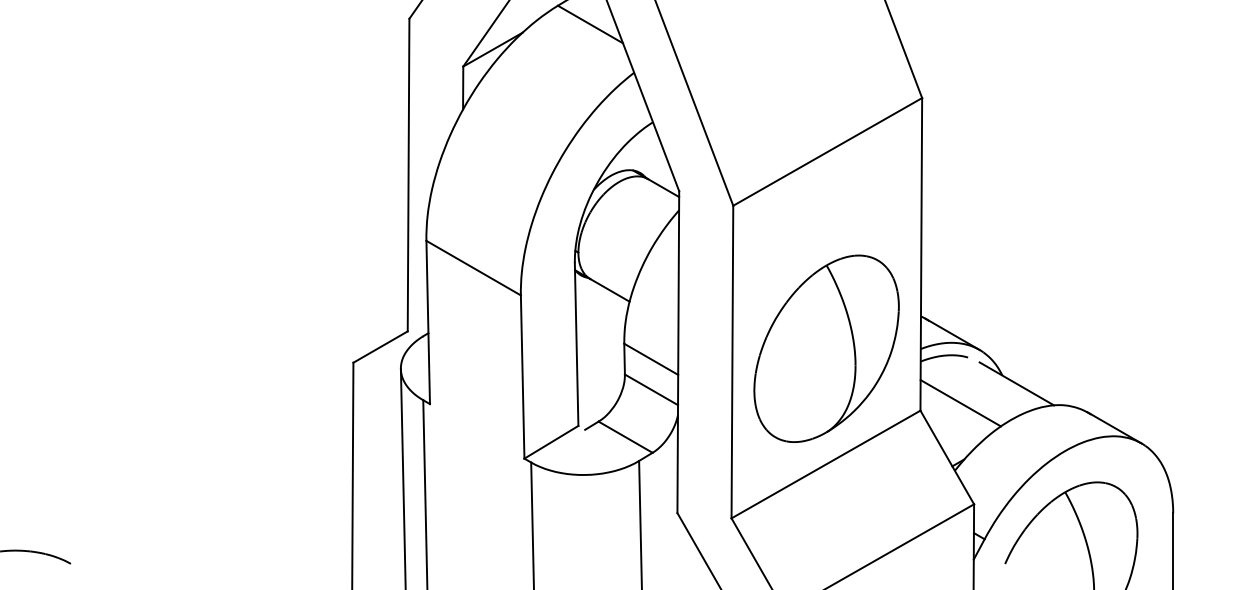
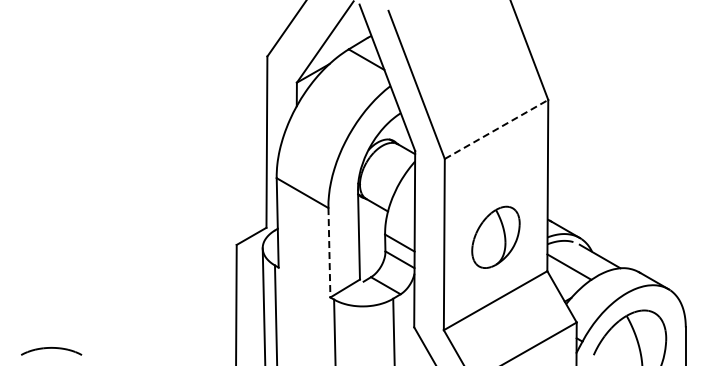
line: (827, 151) -> (496, 129), solid -> dashed
part: (825, 349) -> (495, 237), size x0.6
line: (522, 376) -> (329, 252), solid -> dashed

